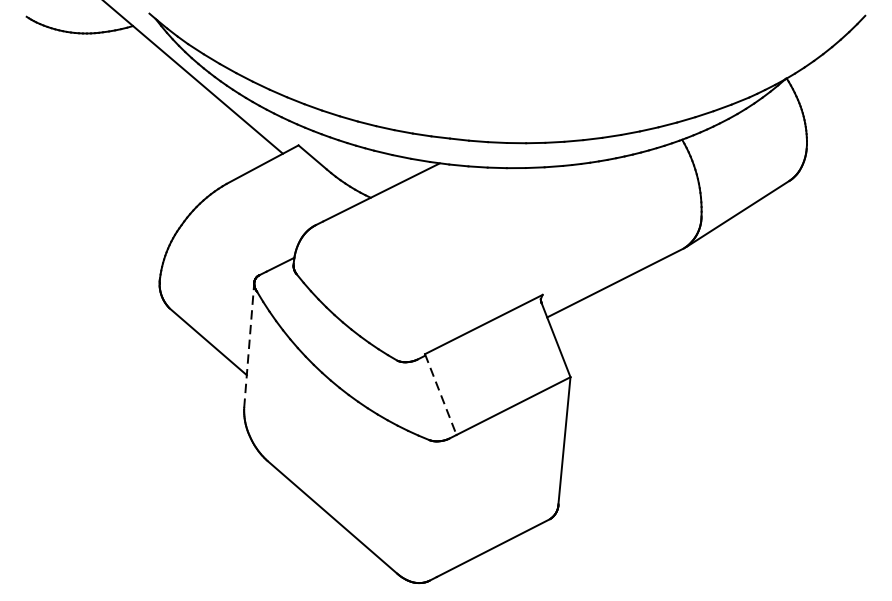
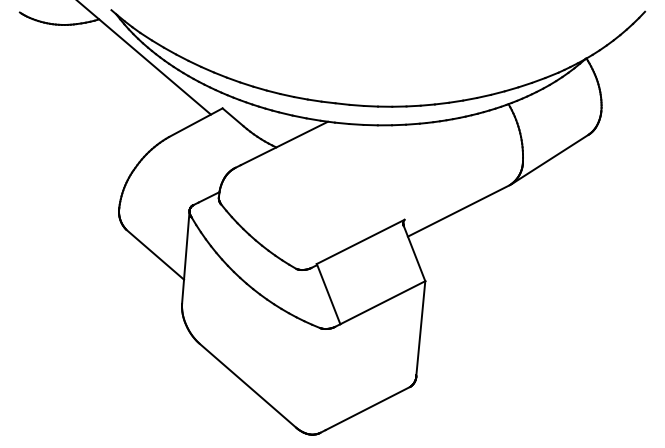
line: (248, 345) -> (185, 257), dashed -> solid
line: (440, 395) -> (328, 294), dashed -> solid

